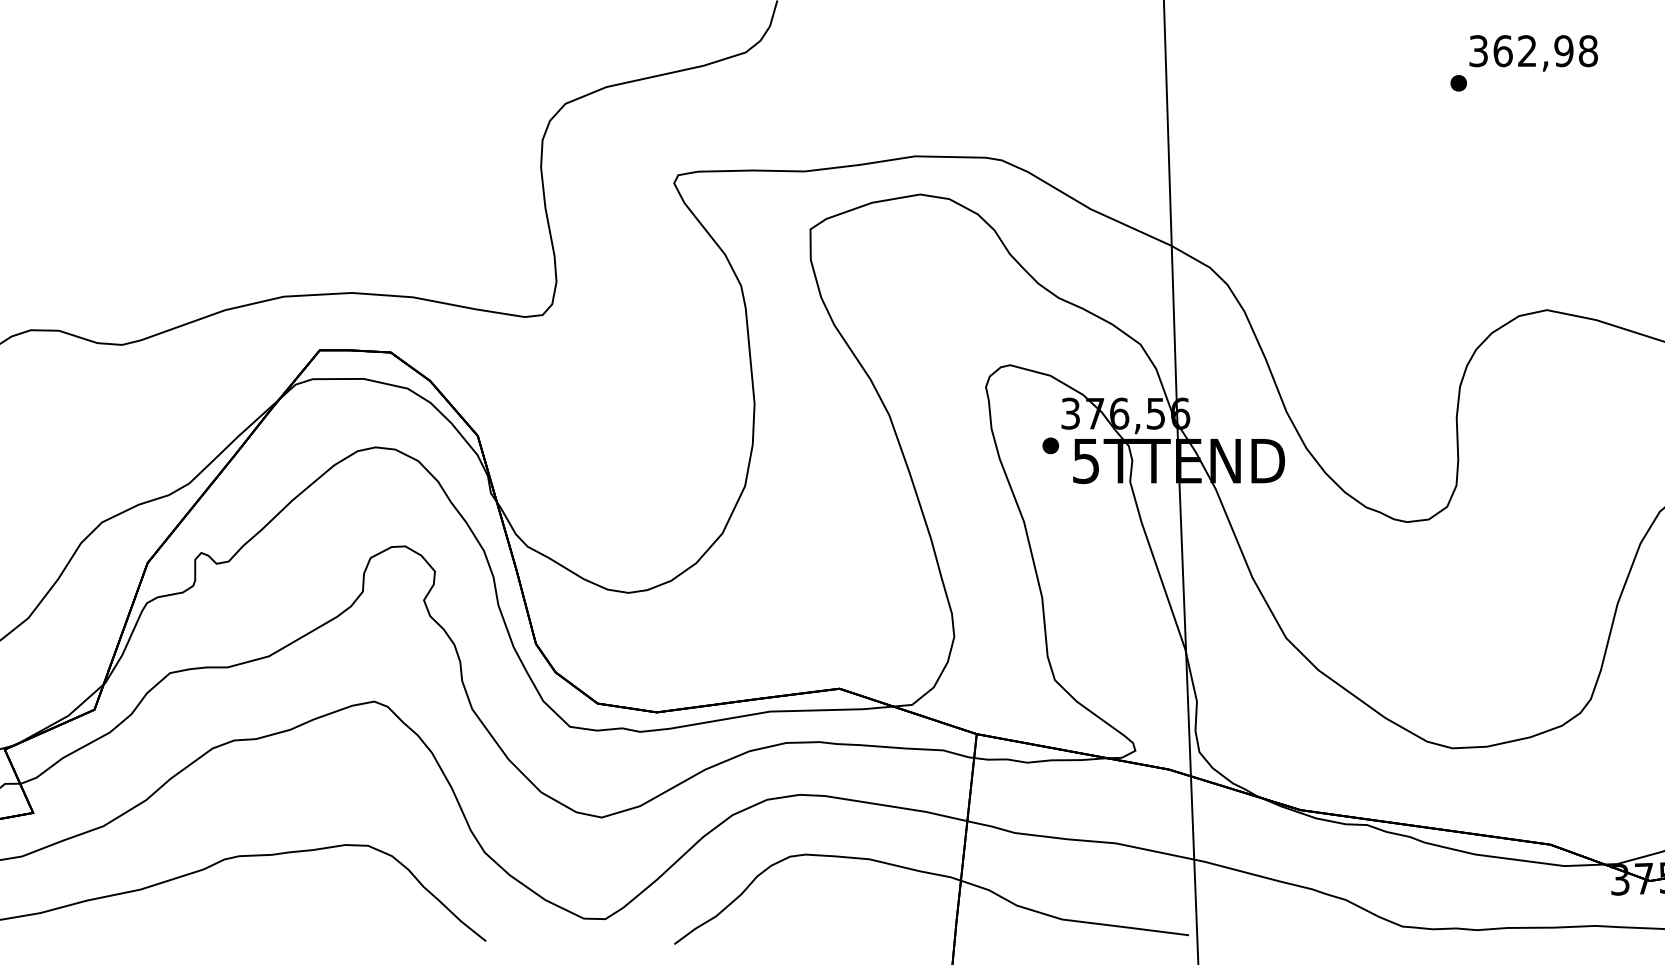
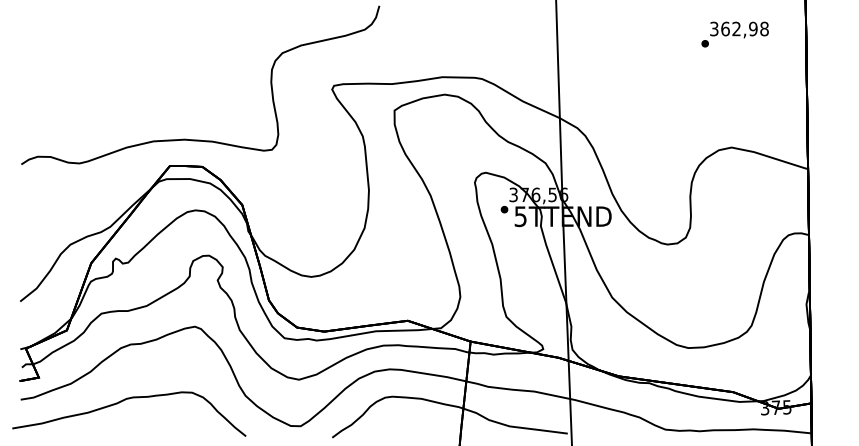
text: (1522, 63) -> (734, 34), moved

